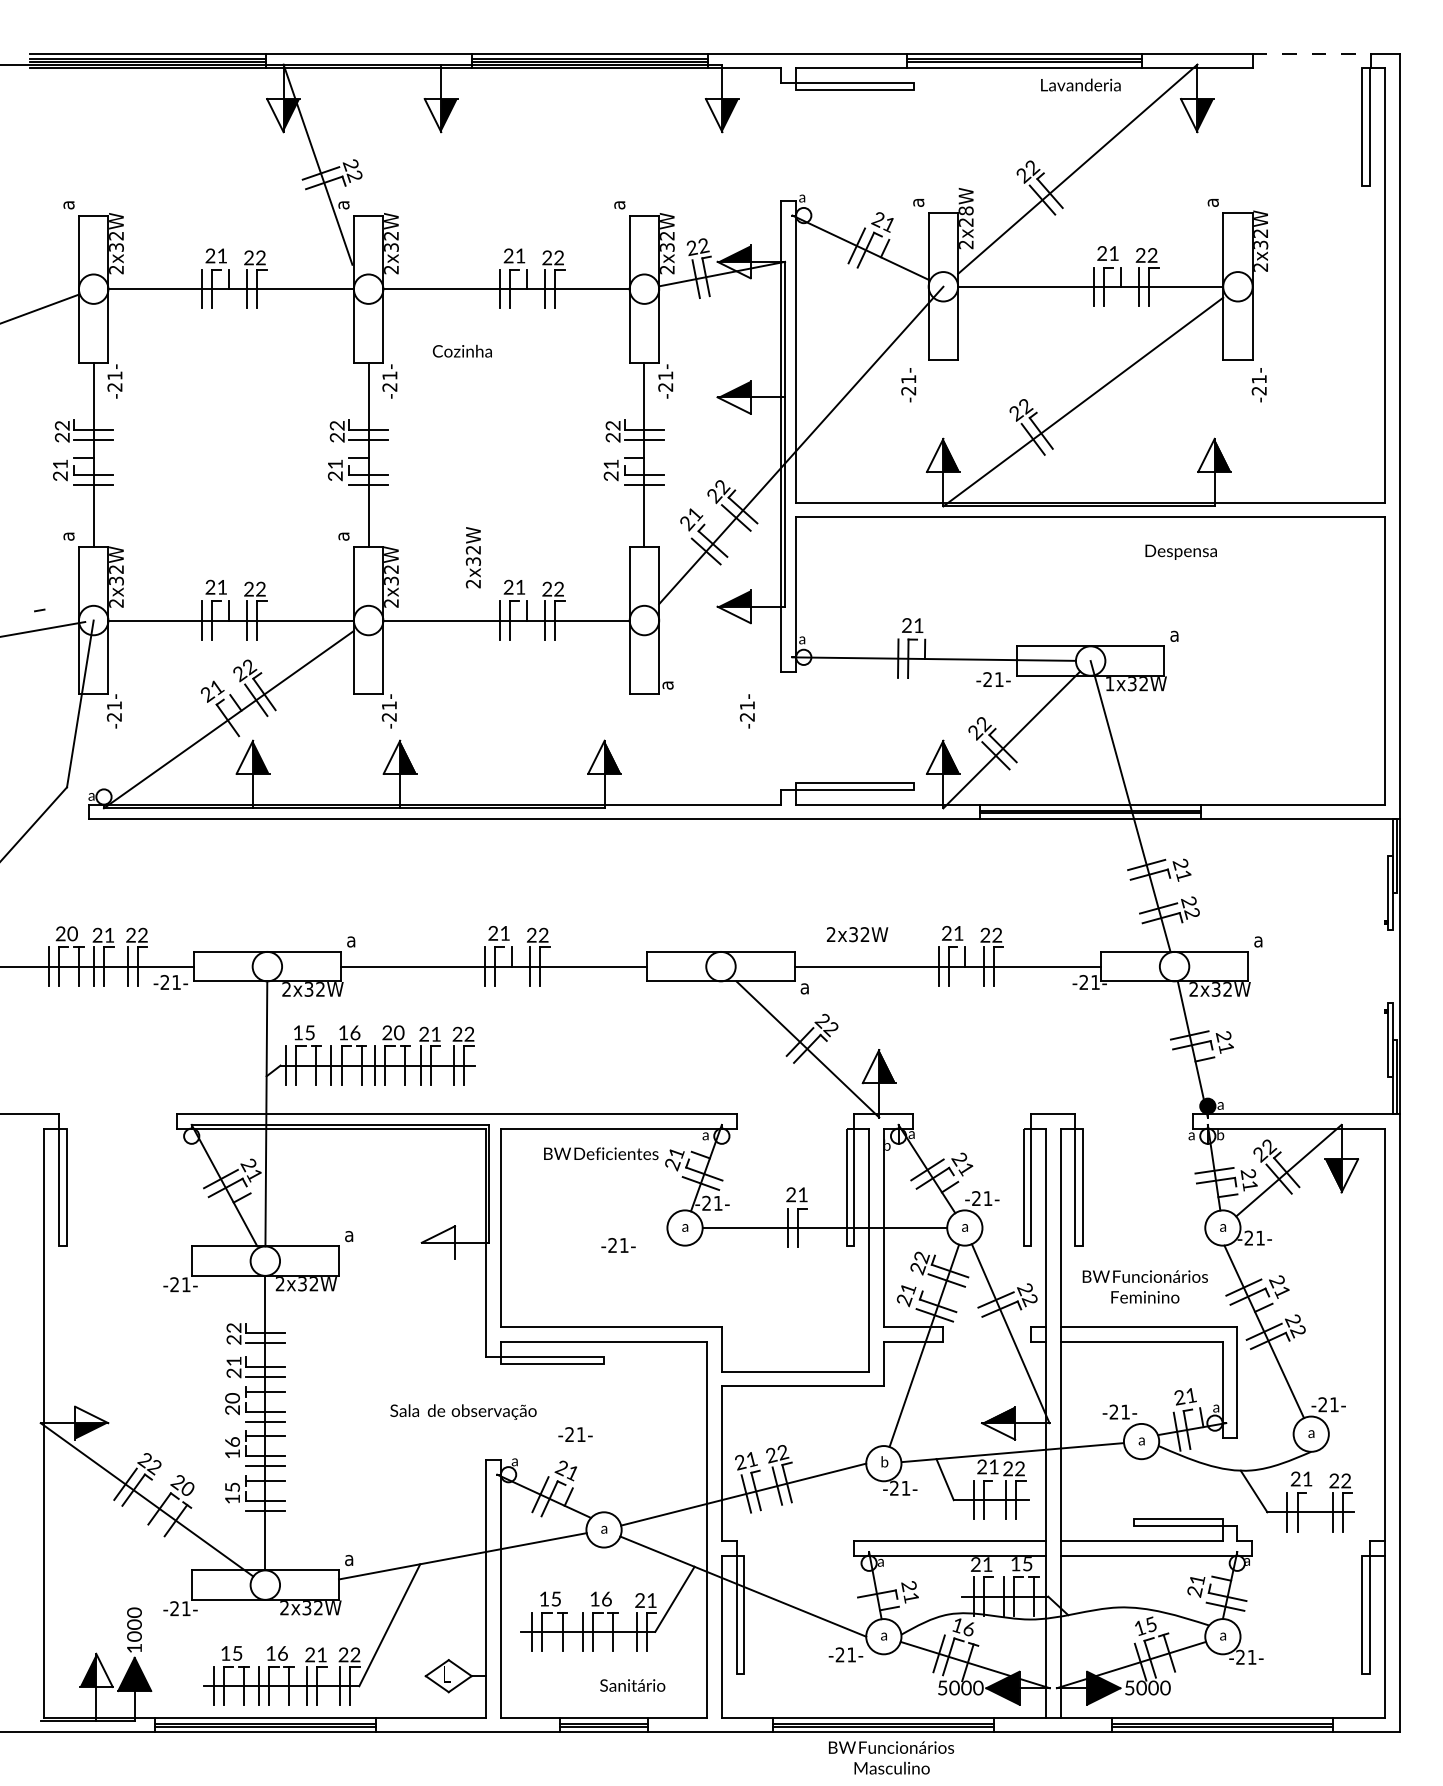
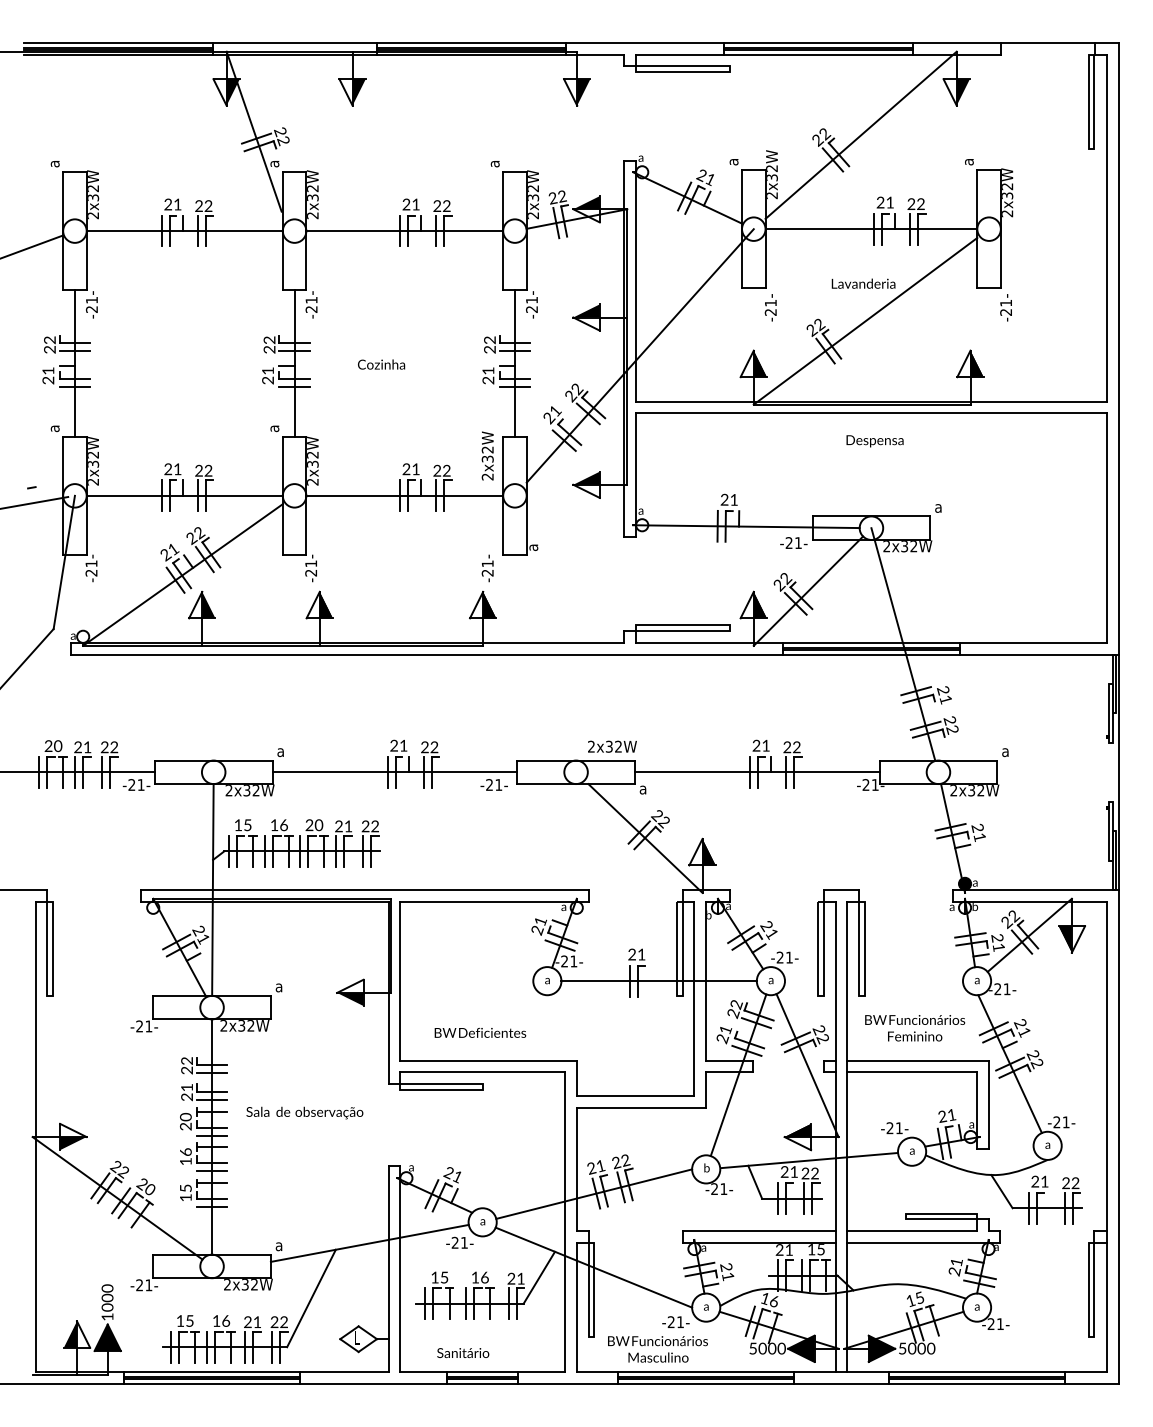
line: (1311, 53) -> (1047, 42), dashed -> solid
text: (1080, 84) -> (863, 283), moved
text: (965, 216) -> (771, 173), 2x28W -> 2x32W
text: (461, 350) -> (380, 363), moved
text: (908, 385) -> (770, 308), moved
text: (1180, 551) -> (874, 440), moved
text: (472, 557) -> (487, 455), moved
text: (1109, 683) -> (886, 546), 1x32W -> 2x32W
text: (746, 711) -> (487, 568), moved
line: (219, 725) -> (175, 579), added
text: (857, 934) -> (612, 746), moved
text: (601, 1153) -> (480, 1032), moved
text: (618, 1245) -> (494, 785), moved
fill: (437, 1250) -> (349, 999), added
text: (463, 1411) -> (304, 1112), moved
text: (575, 1434) -> (459, 1242), moved
line: (151, 1502) -> (121, 1200), added
line: (875, 1583) -> (699, 1265), added
text: (632, 1685) -> (463, 1353), moved
text: (891, 1757) -> (657, 1349), moved

